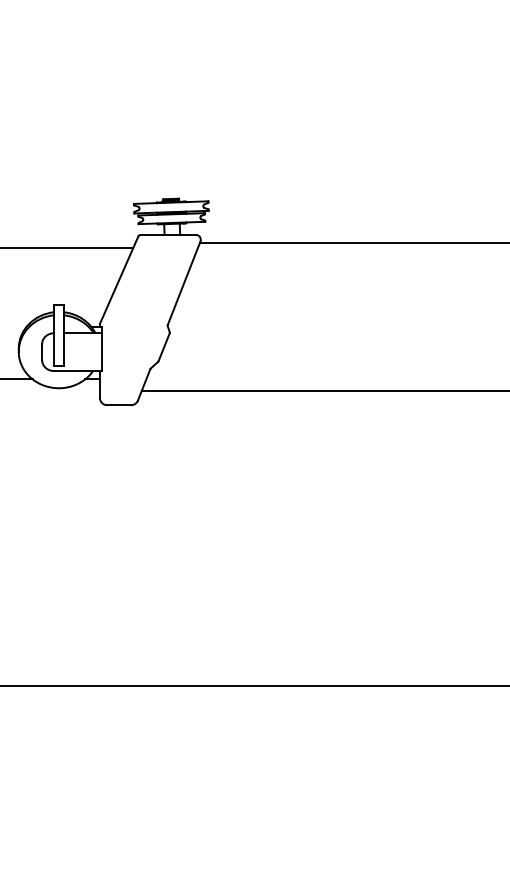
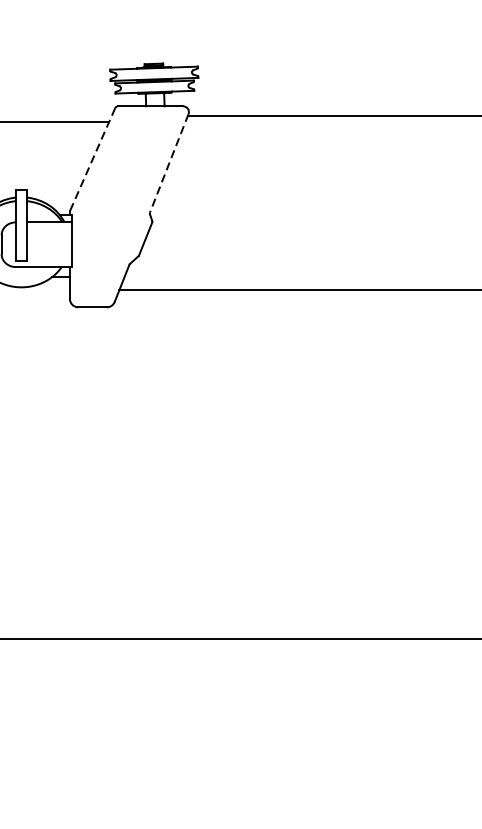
line: (119, 280) -> (92, 160), solid -> dashed
line: (184, 283) -> (169, 163), solid -> dashed

